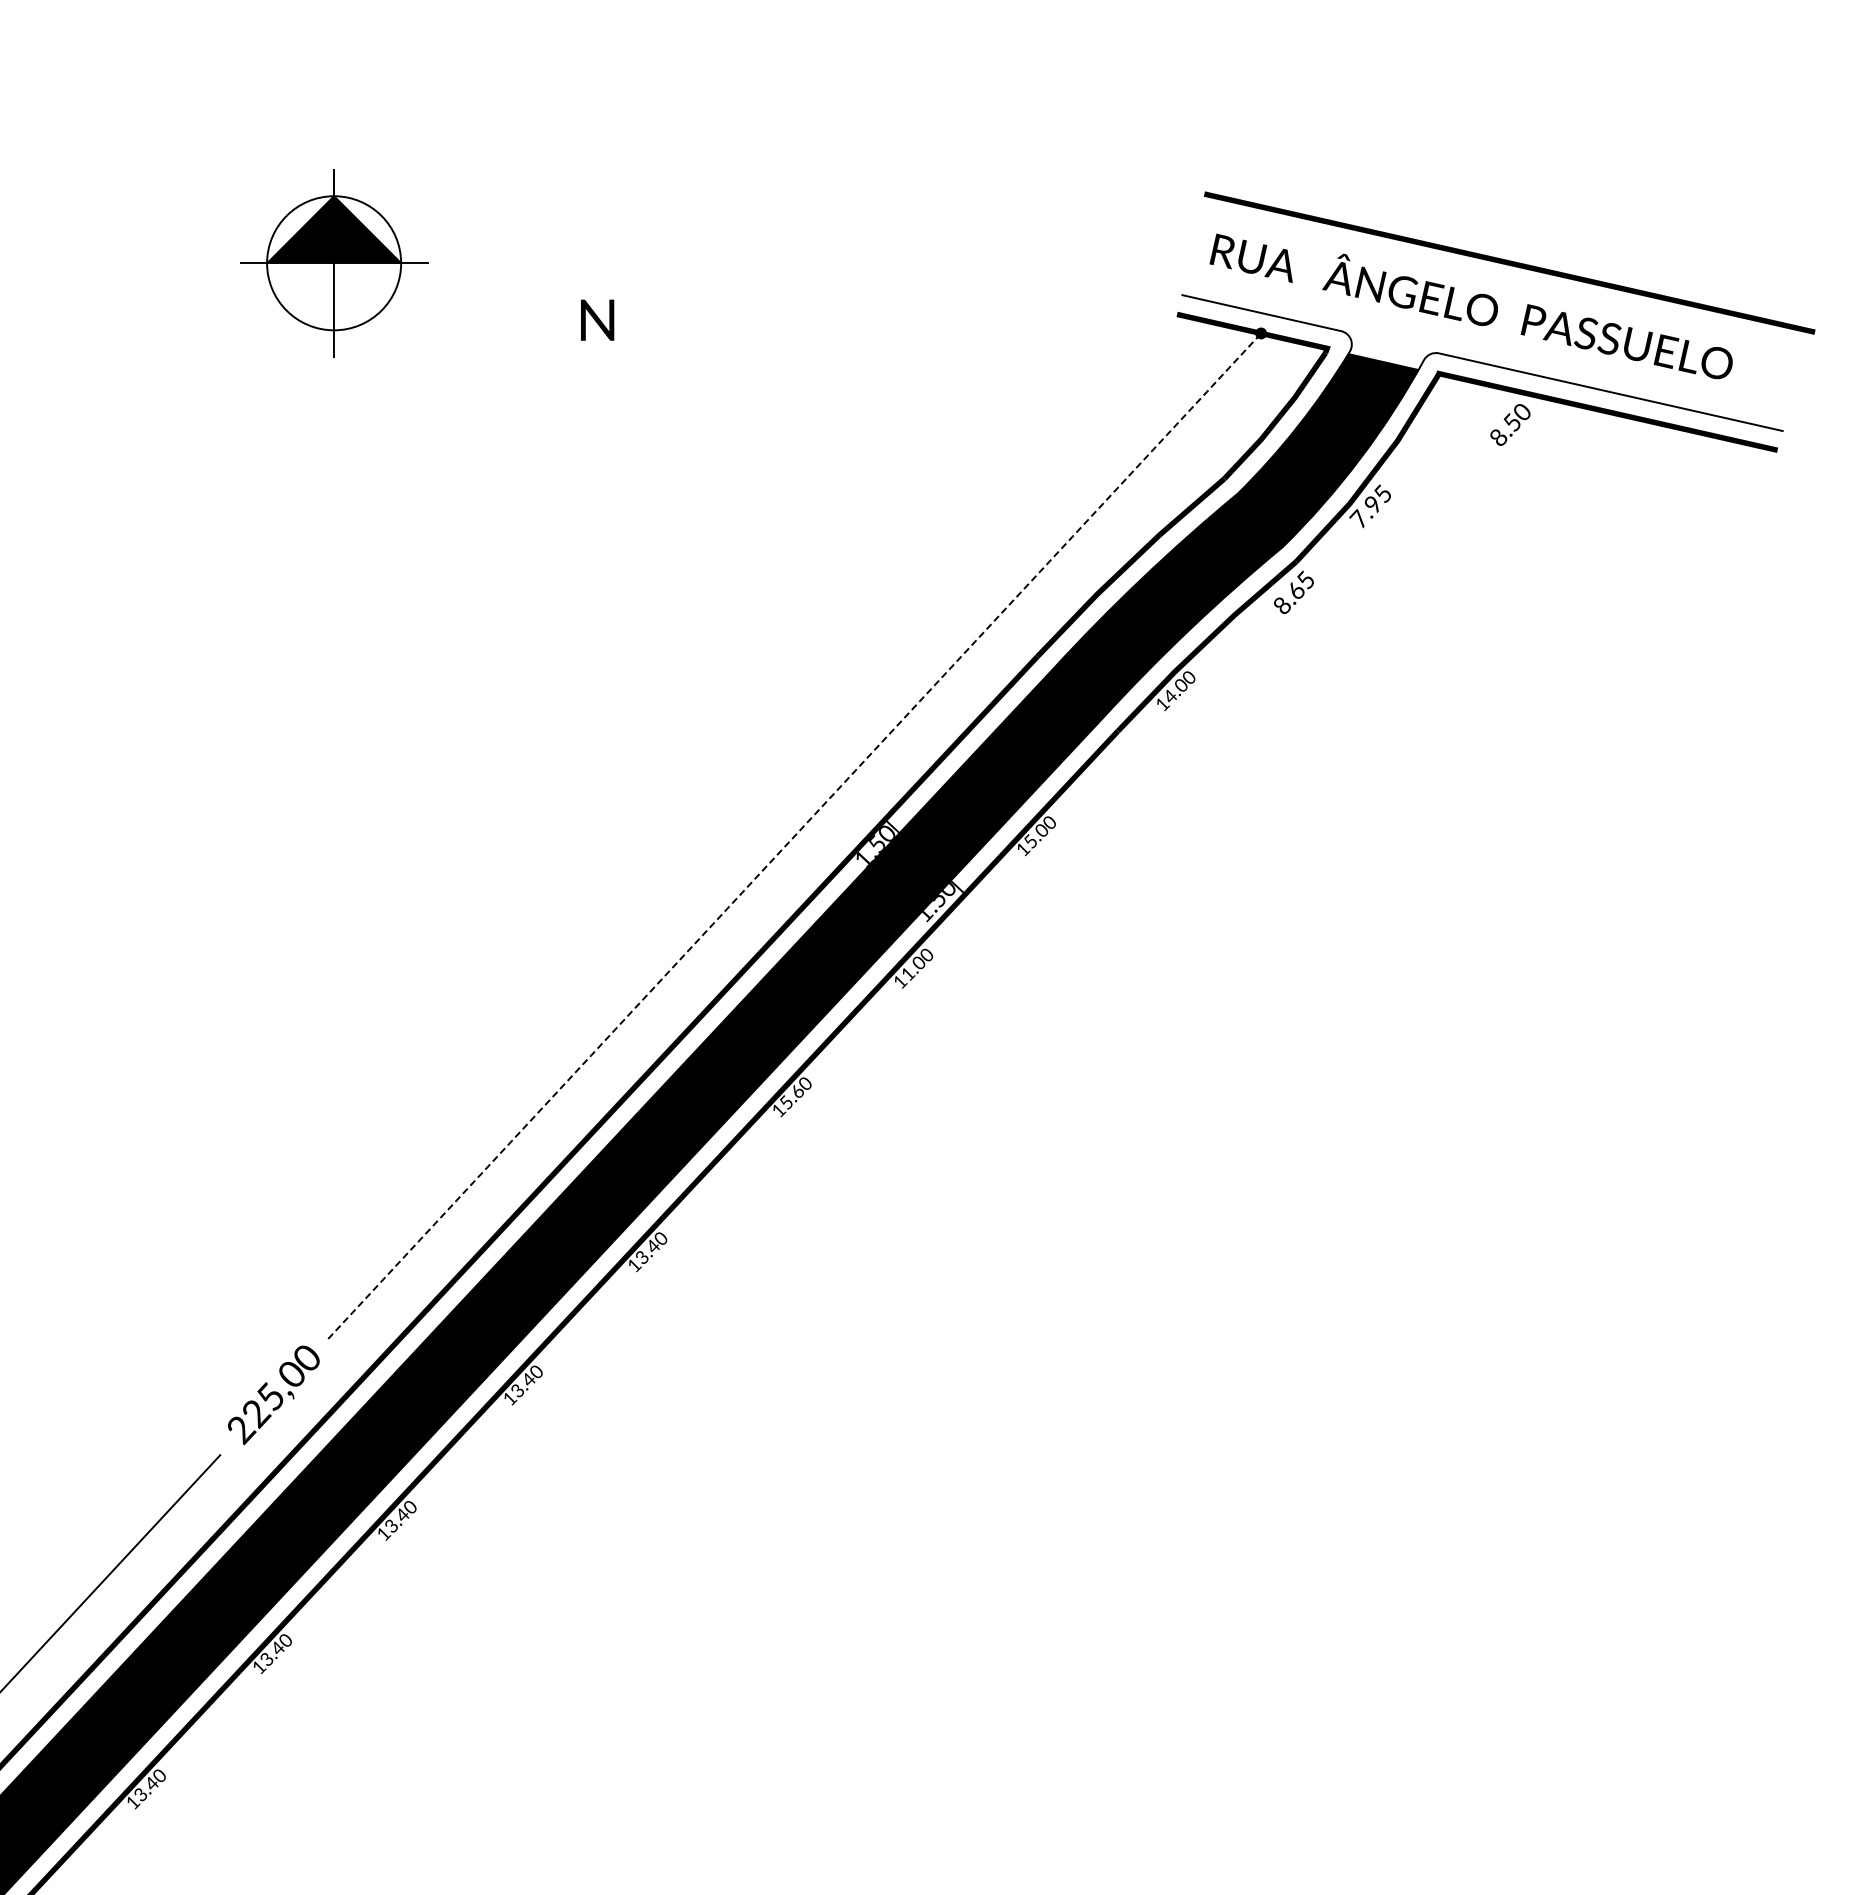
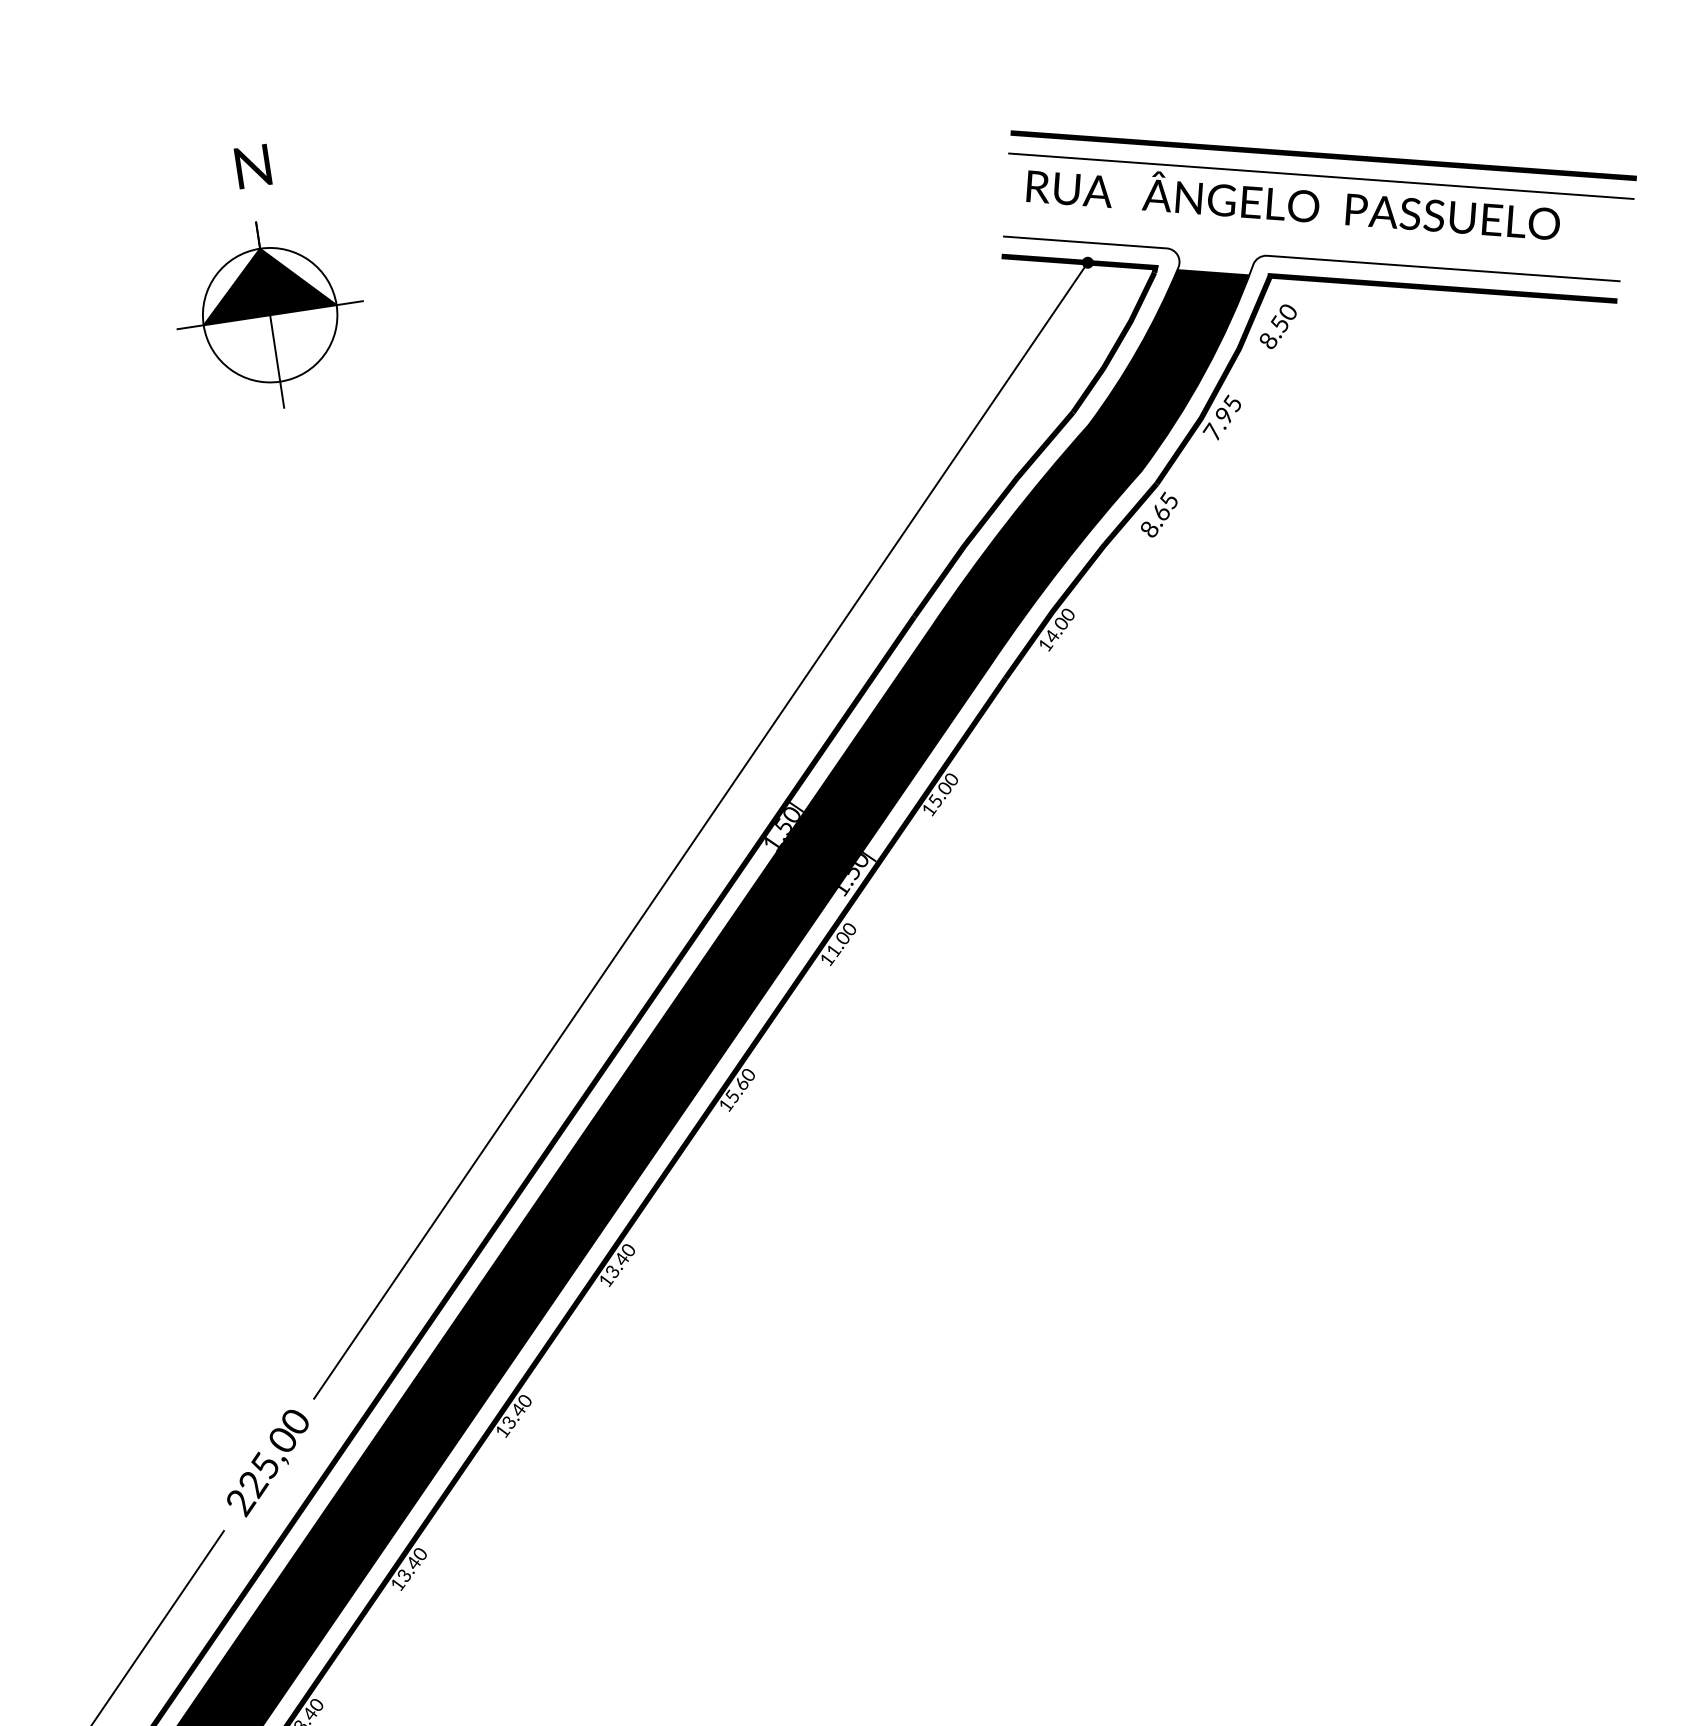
part: (334, 263) -> (270, 315), moved
line: (1503, 282) -> (1320, 175), added
text: (597, 319) -> (253, 165), moved
text: (1510, 424) -> (1278, 326), moved
line: (794, 836) -> (700, 831), dashed -> solid

